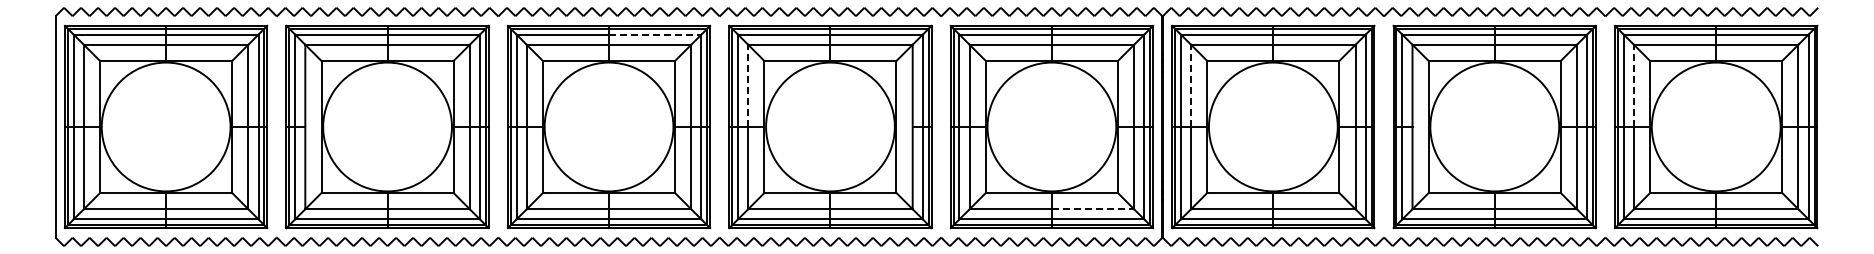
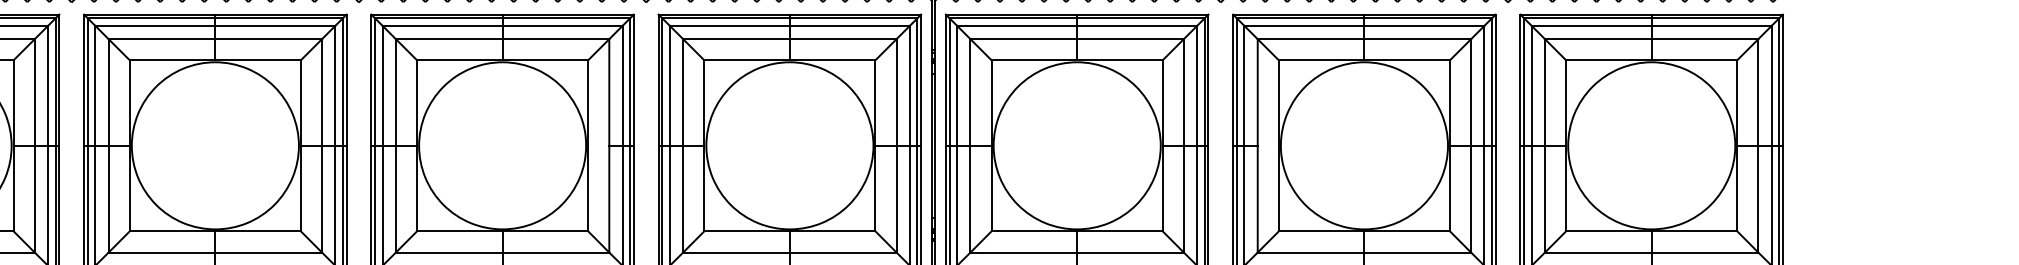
line: (655, 34) -> (275, 25), dashed -> solid
line: (748, 85) -> (396, 91), dashed -> solid
line: (1191, 85) -> (971, 91), dashed -> solid
line: (1633, 85) -> (1544, 91), dashed -> solid
line: (1093, 209) -> (843, 252), dashed -> solid

